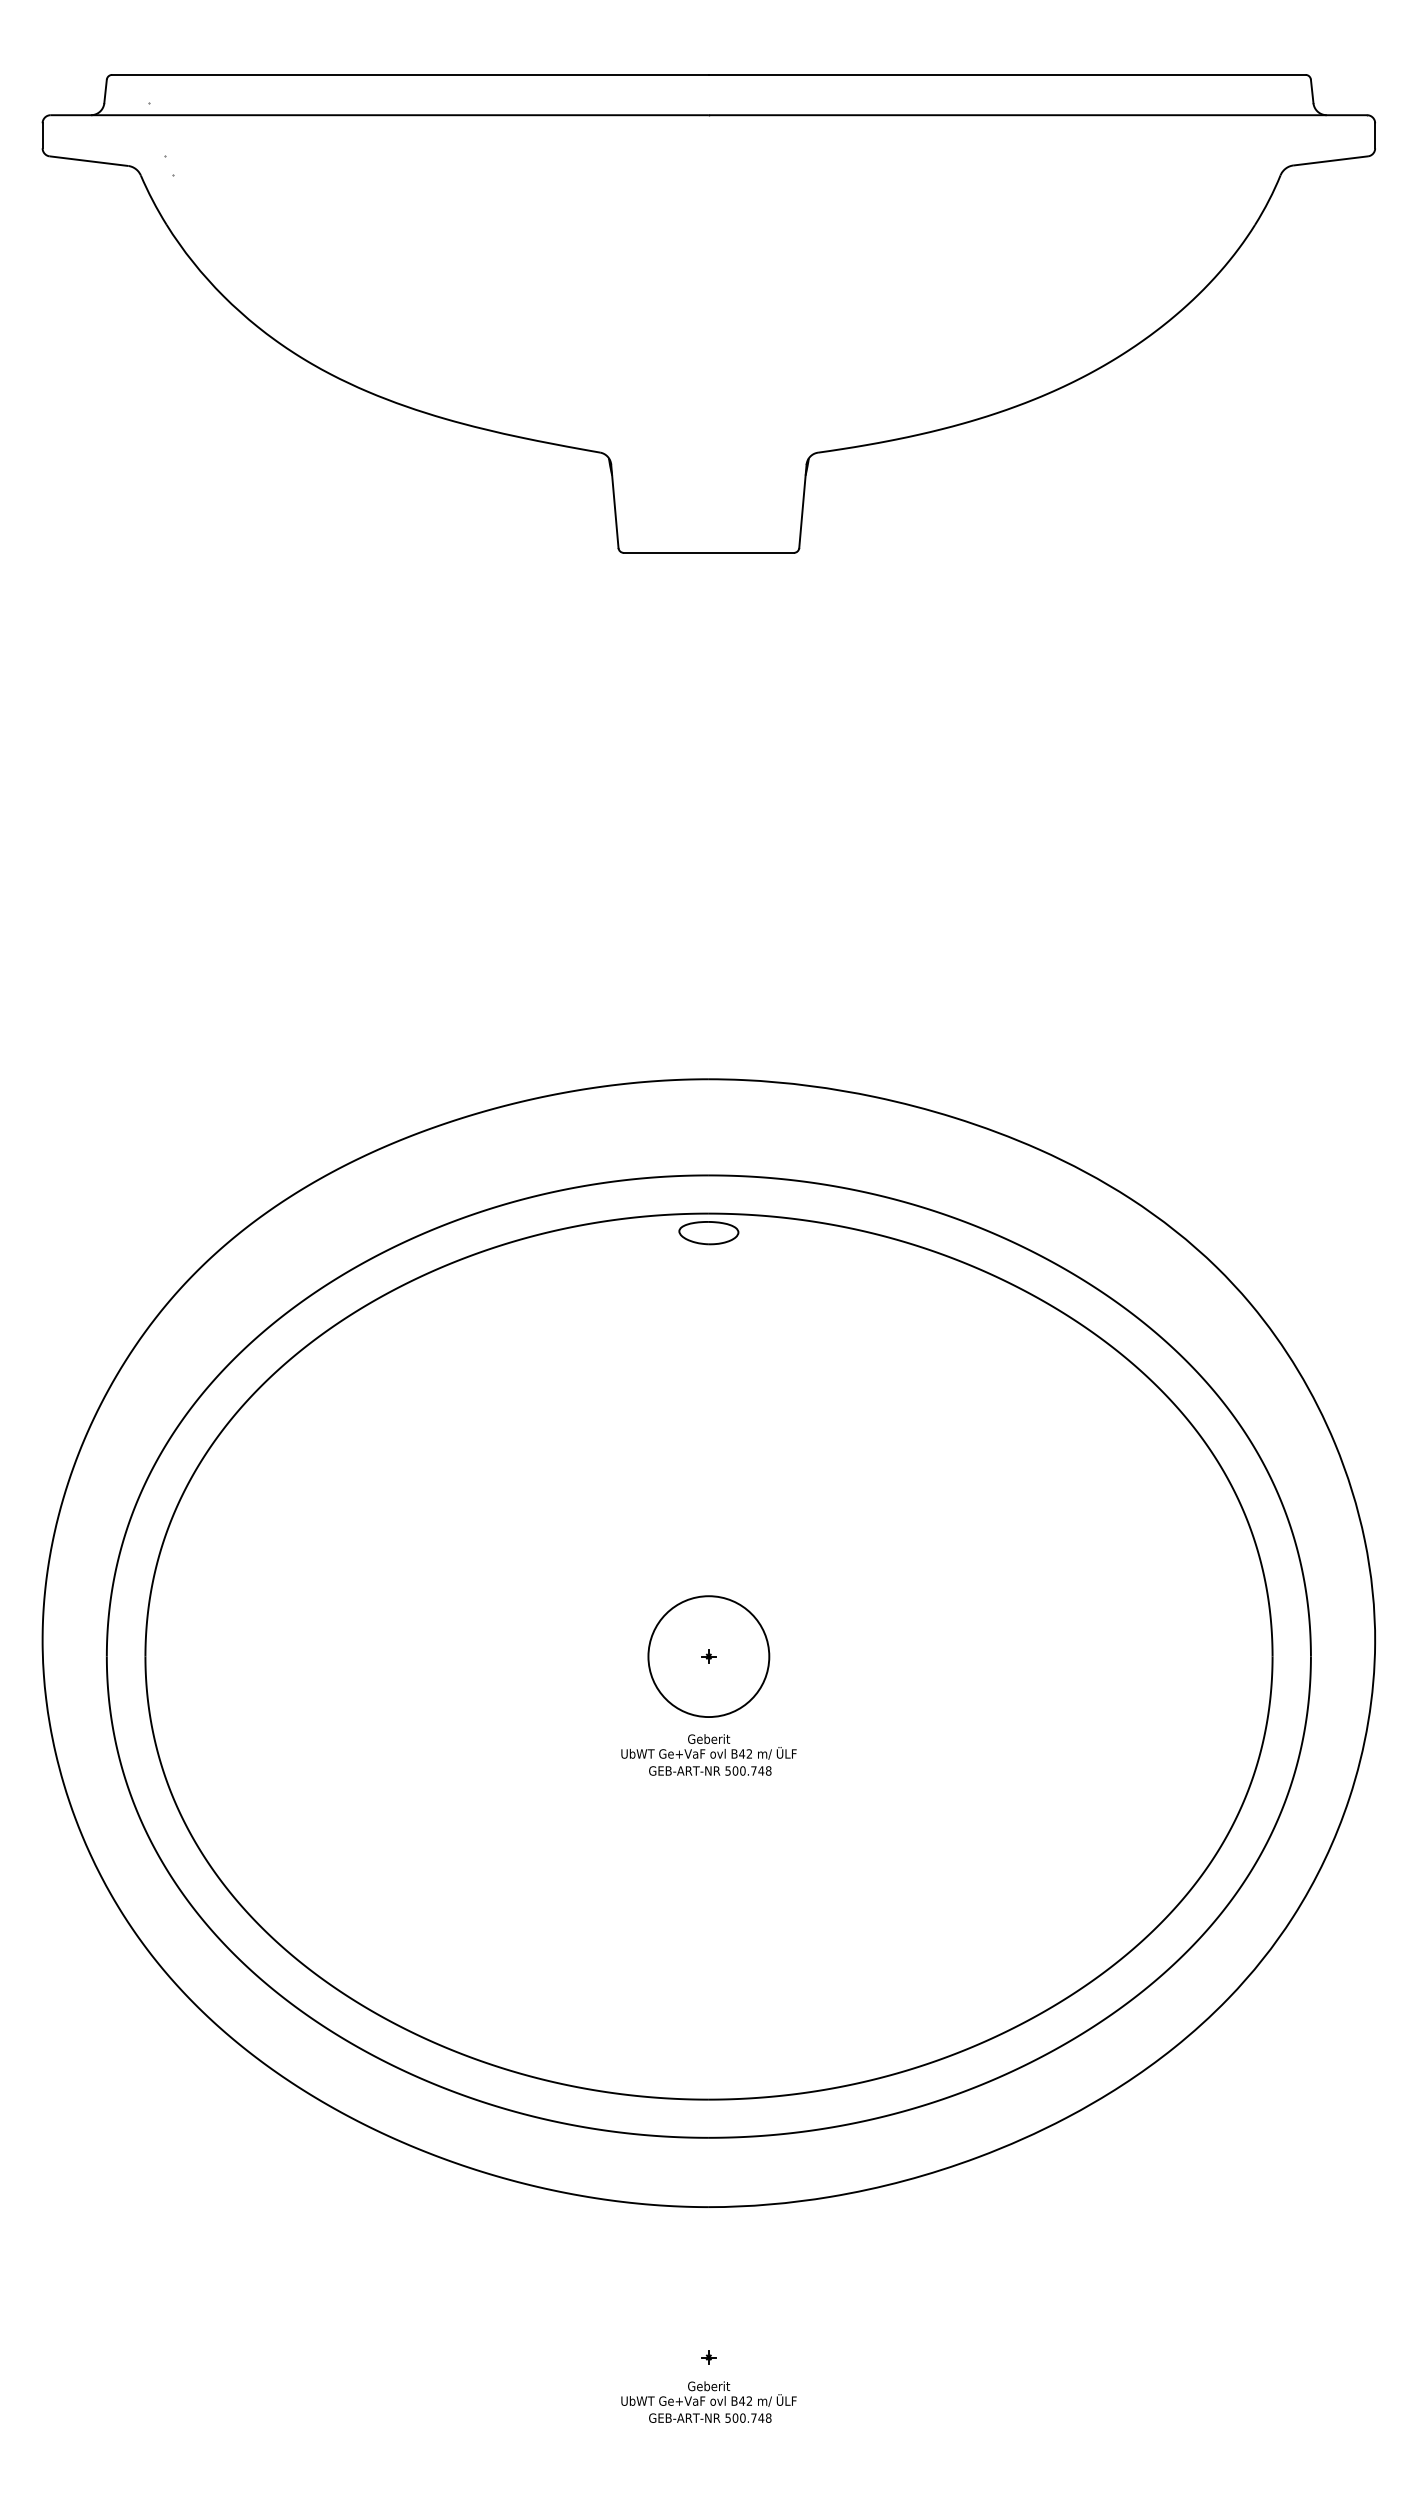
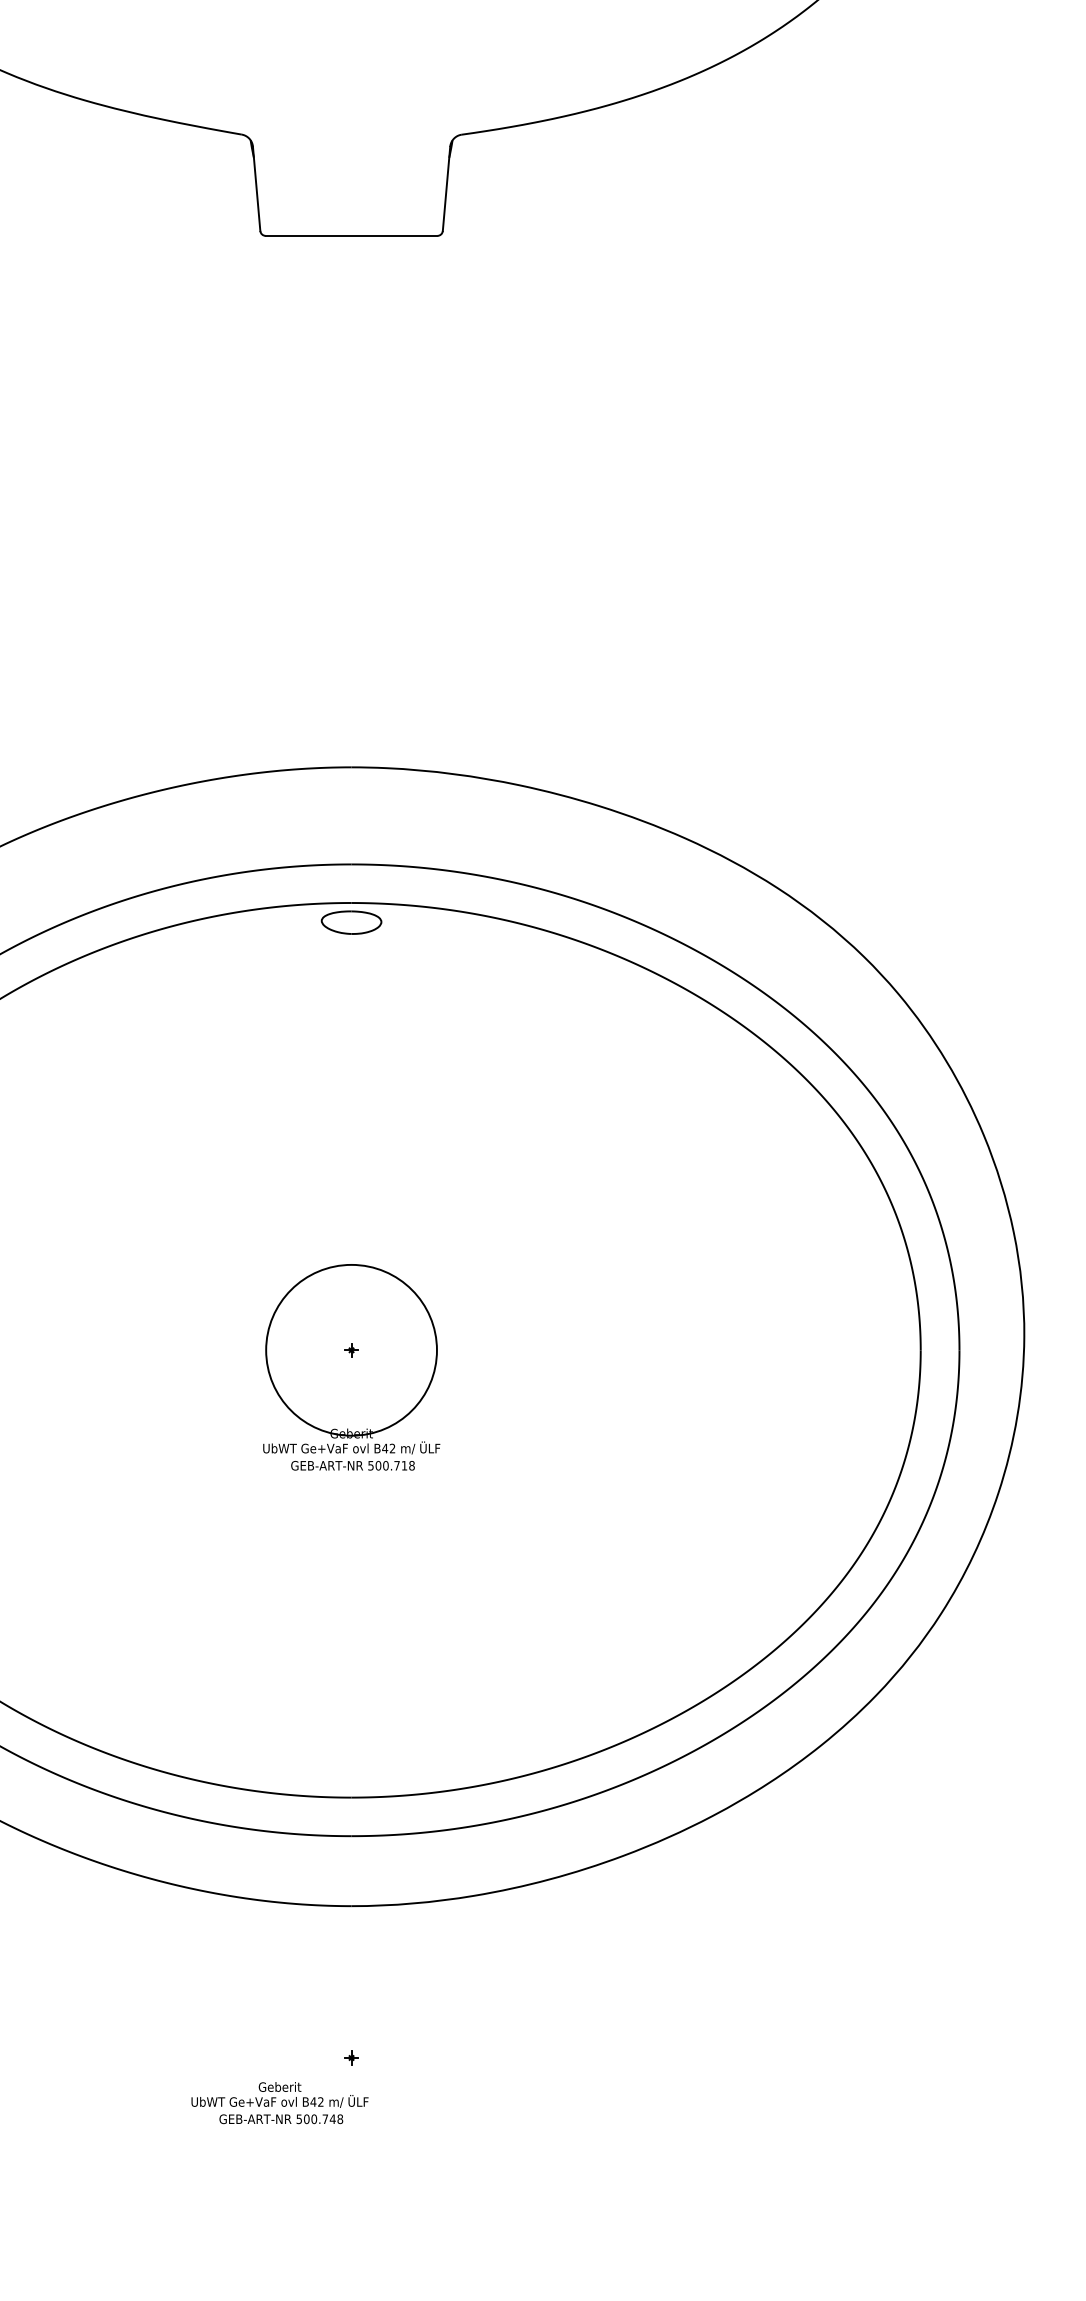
circle: (708, 1656) -> (351, 1350), size x1.4
text: (761, 1770) -> (404, 1465), 500.748 -> 500.718
text: (708, 2401) -> (279, 2102), moved

